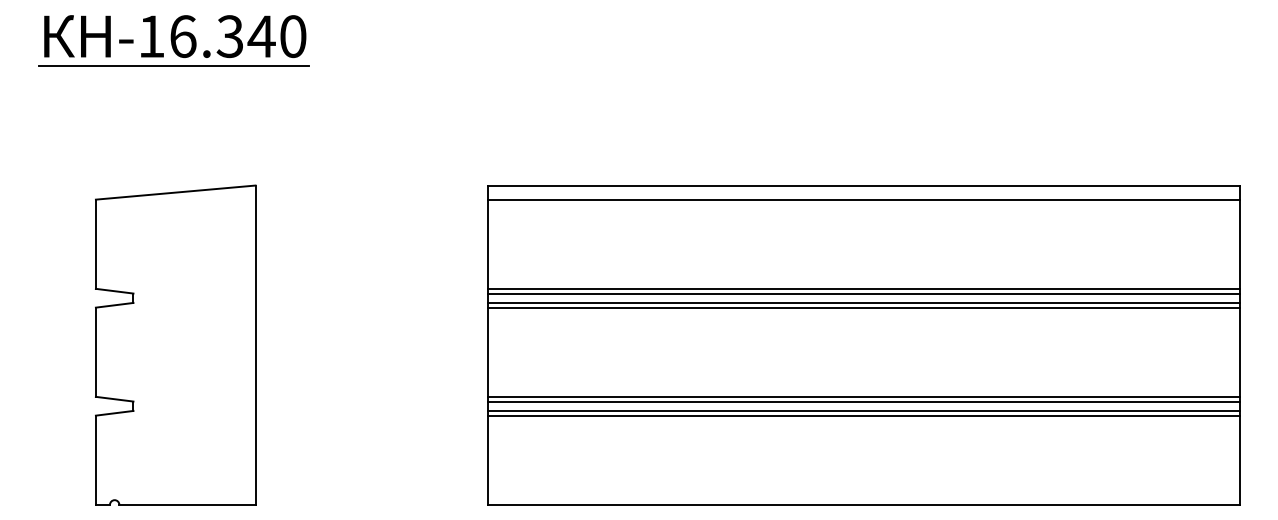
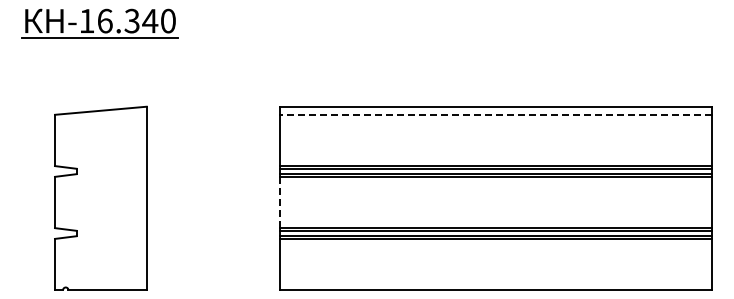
line: (864, 199) -> (496, 114), solid -> dashed
line: (488, 352) -> (280, 202), solid -> dashed

